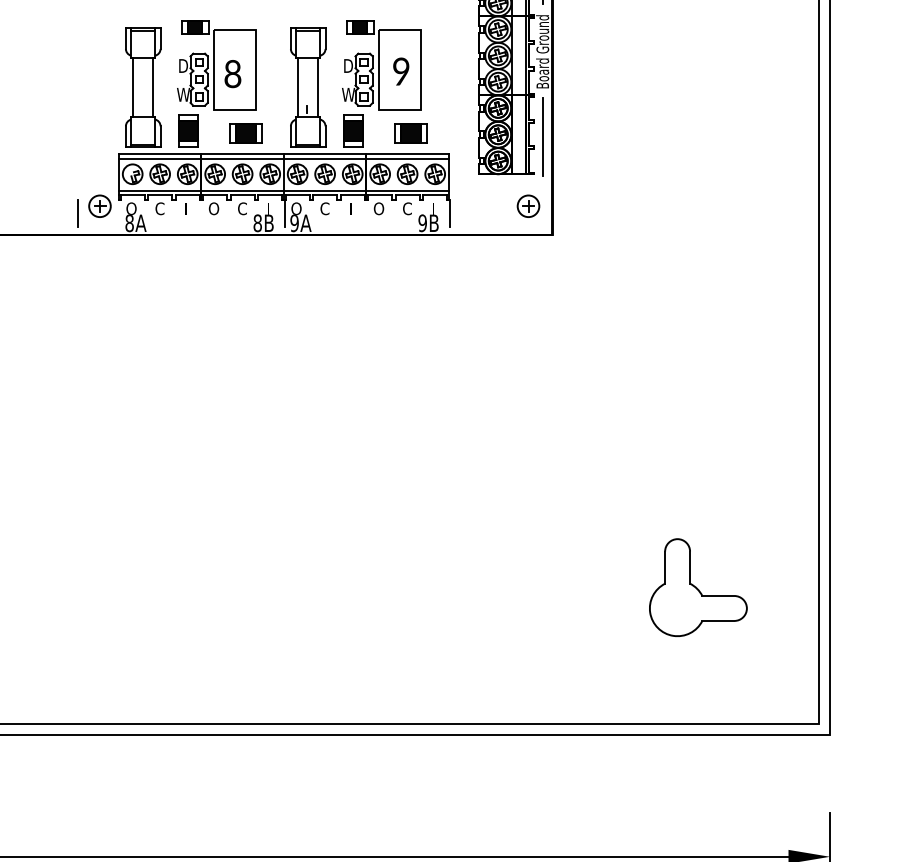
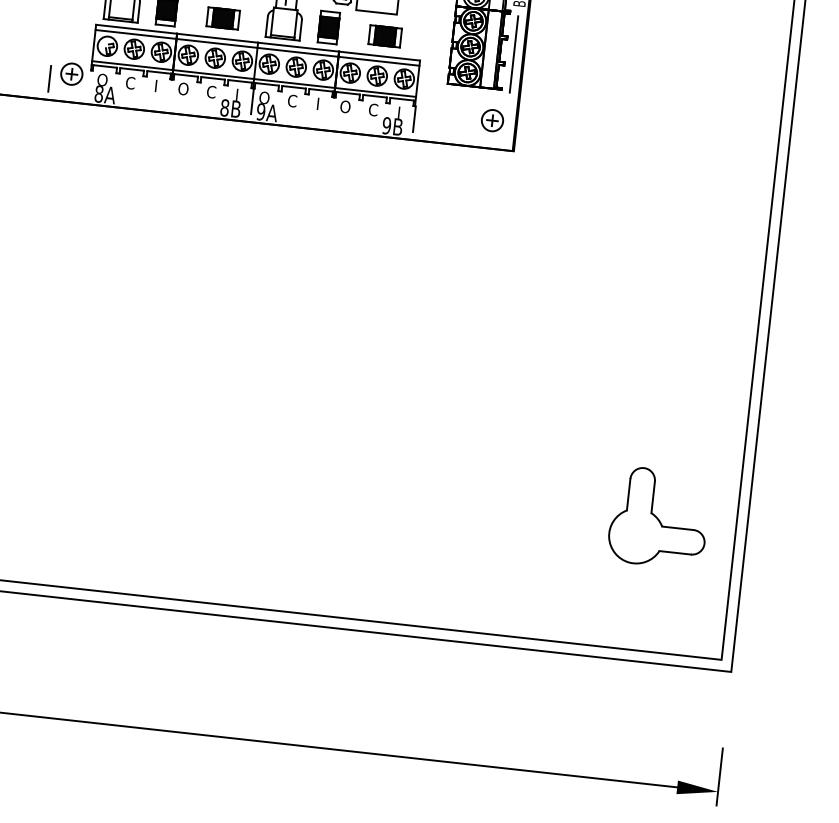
part: (698, 587) -> (659, 517), moved

